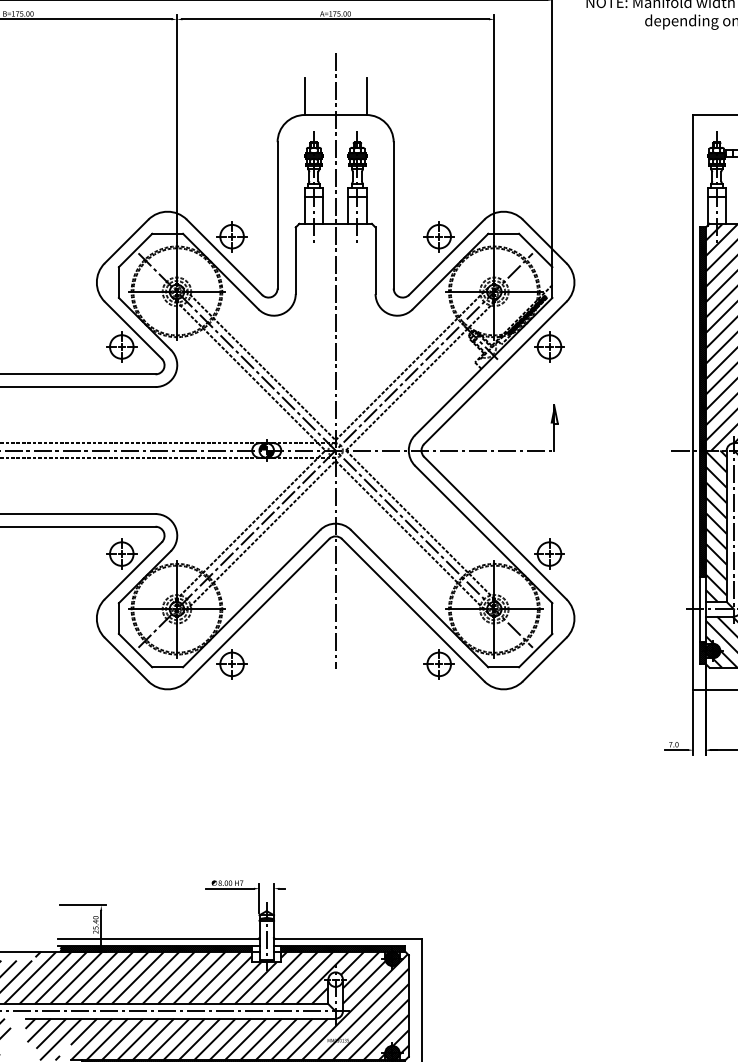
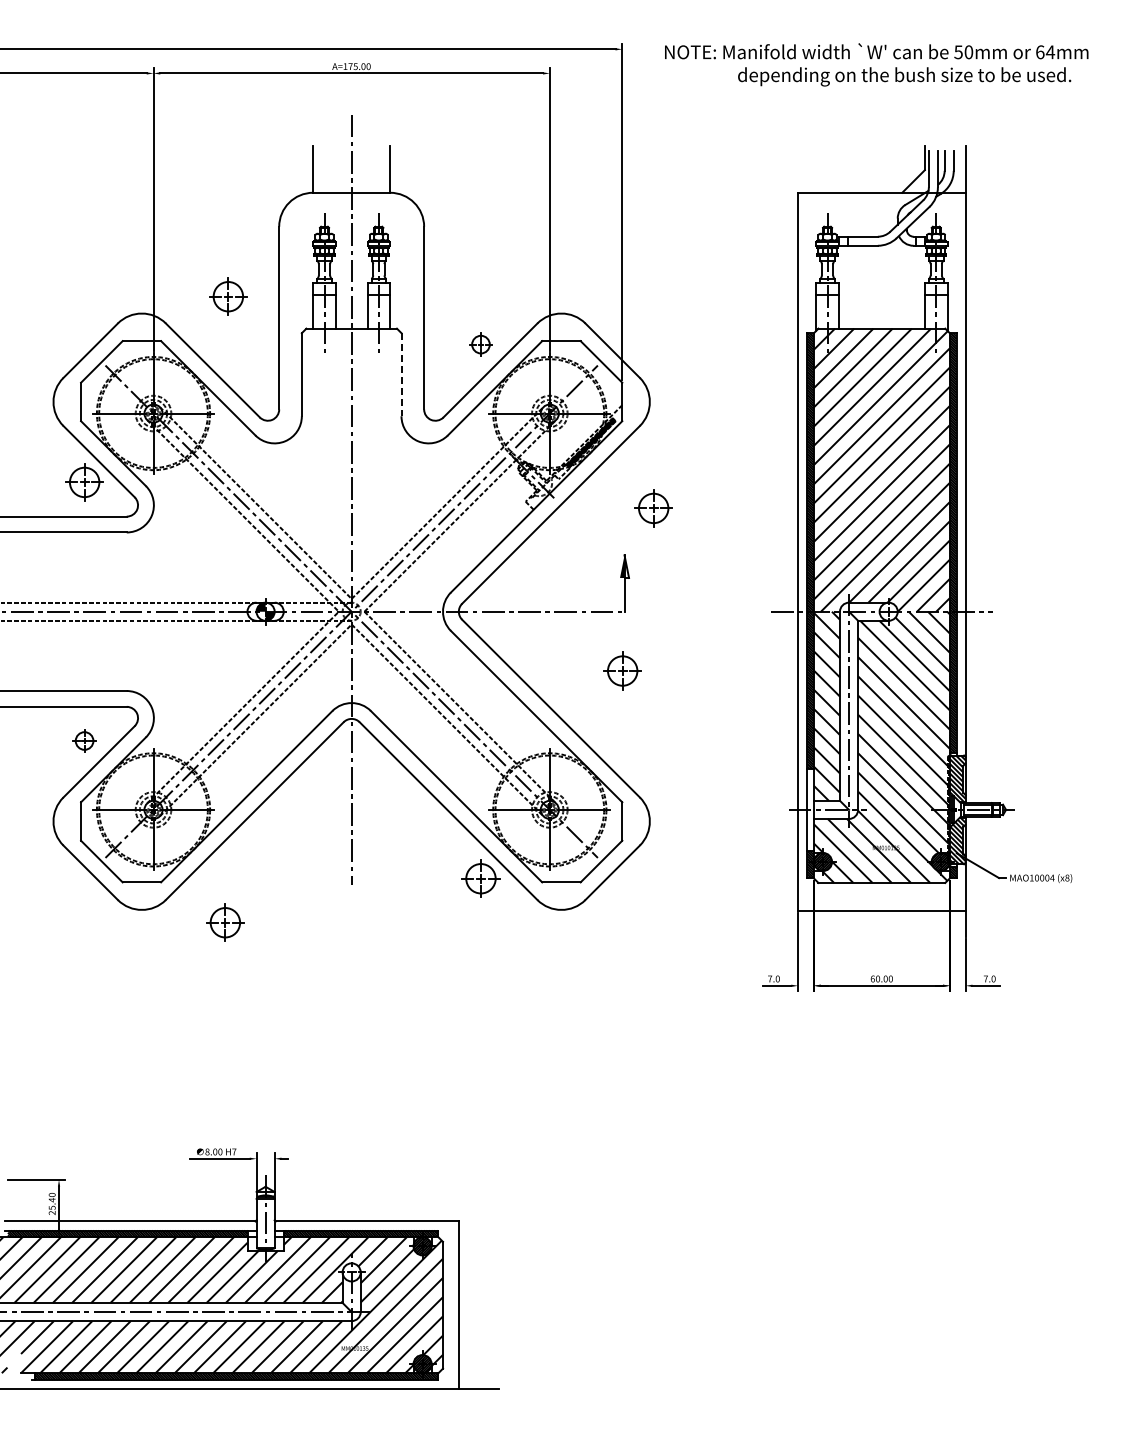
part: (232, 236) -> (228, 296), moved
part: (438, 236) -> (480, 344), size x0.6
line: (375, 260) -> (401, 374), solid -> dashed
part: (549, 347) -> (653, 508), moved
part: (121, 553) -> (84, 740), size x0.6
part: (549, 553) -> (622, 670), moved
part: (232, 664) -> (225, 922), moved

